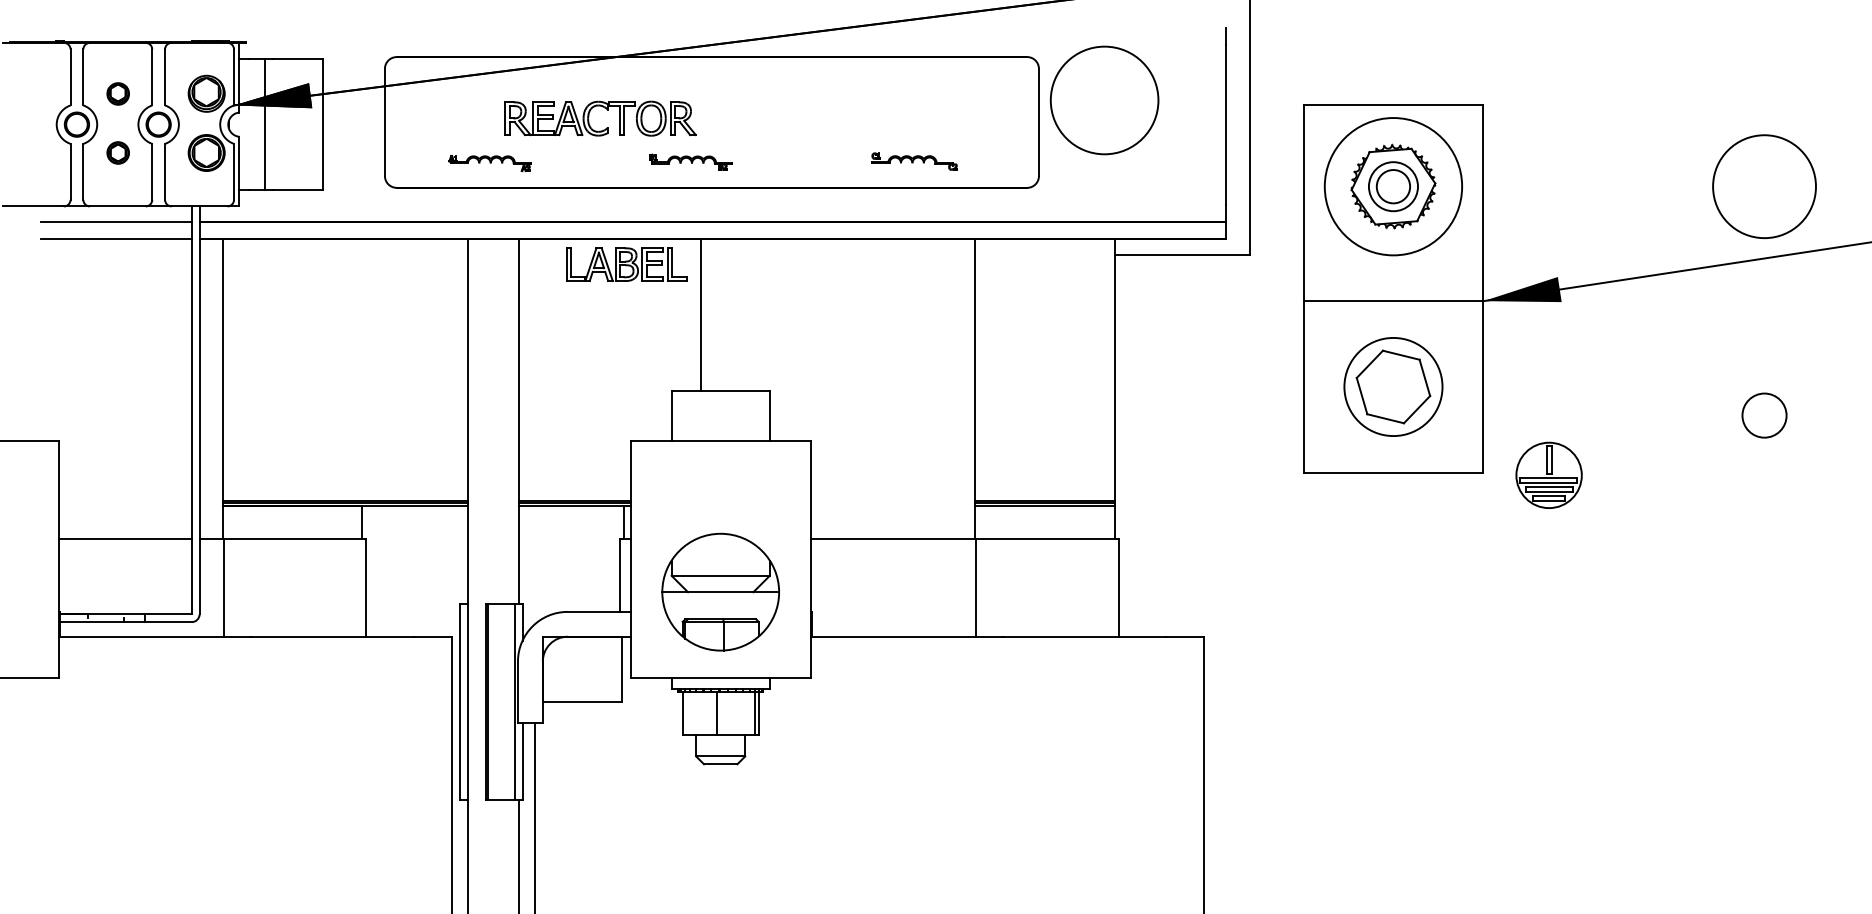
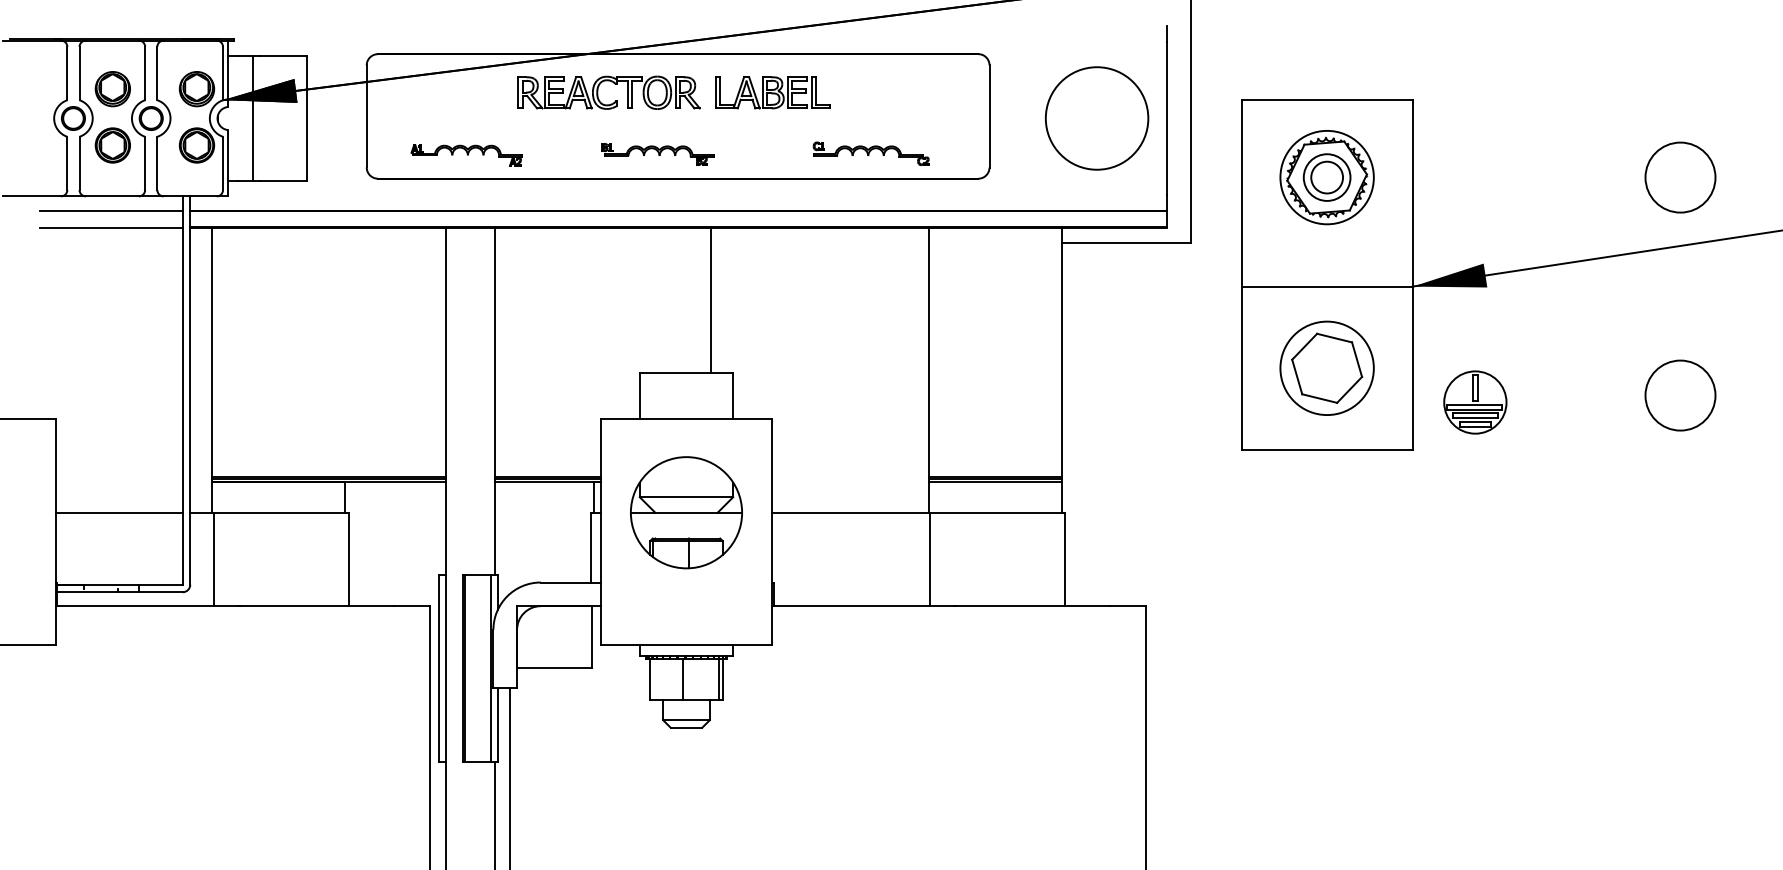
part: (117, 94) -> (112, 89), size x1.67
circle: (1104, 100) -> (1096, 118), moved
part: (606, 109) -> (614, 84), moved
part: (117, 152) -> (112, 145), size x1.67
part: (913, 161) -> (870, 153), size x1.43
part: (690, 162) -> (657, 154), size x1.43
part: (489, 163) -> (466, 155), size x1.43
circle: (1392, 186) -> (1326, 177), size x0.71
circle: (1764, 186) -> (1680, 177), size x0.71
part: (626, 264) -> (772, 92), moved
line: (700, 314) -> (710, 299), moved
circle: (1764, 415) -> (1680, 395), size x1.67
part: (1549, 475) -> (1475, 402), moved
part: (720, 591) -> (686, 512), moved

